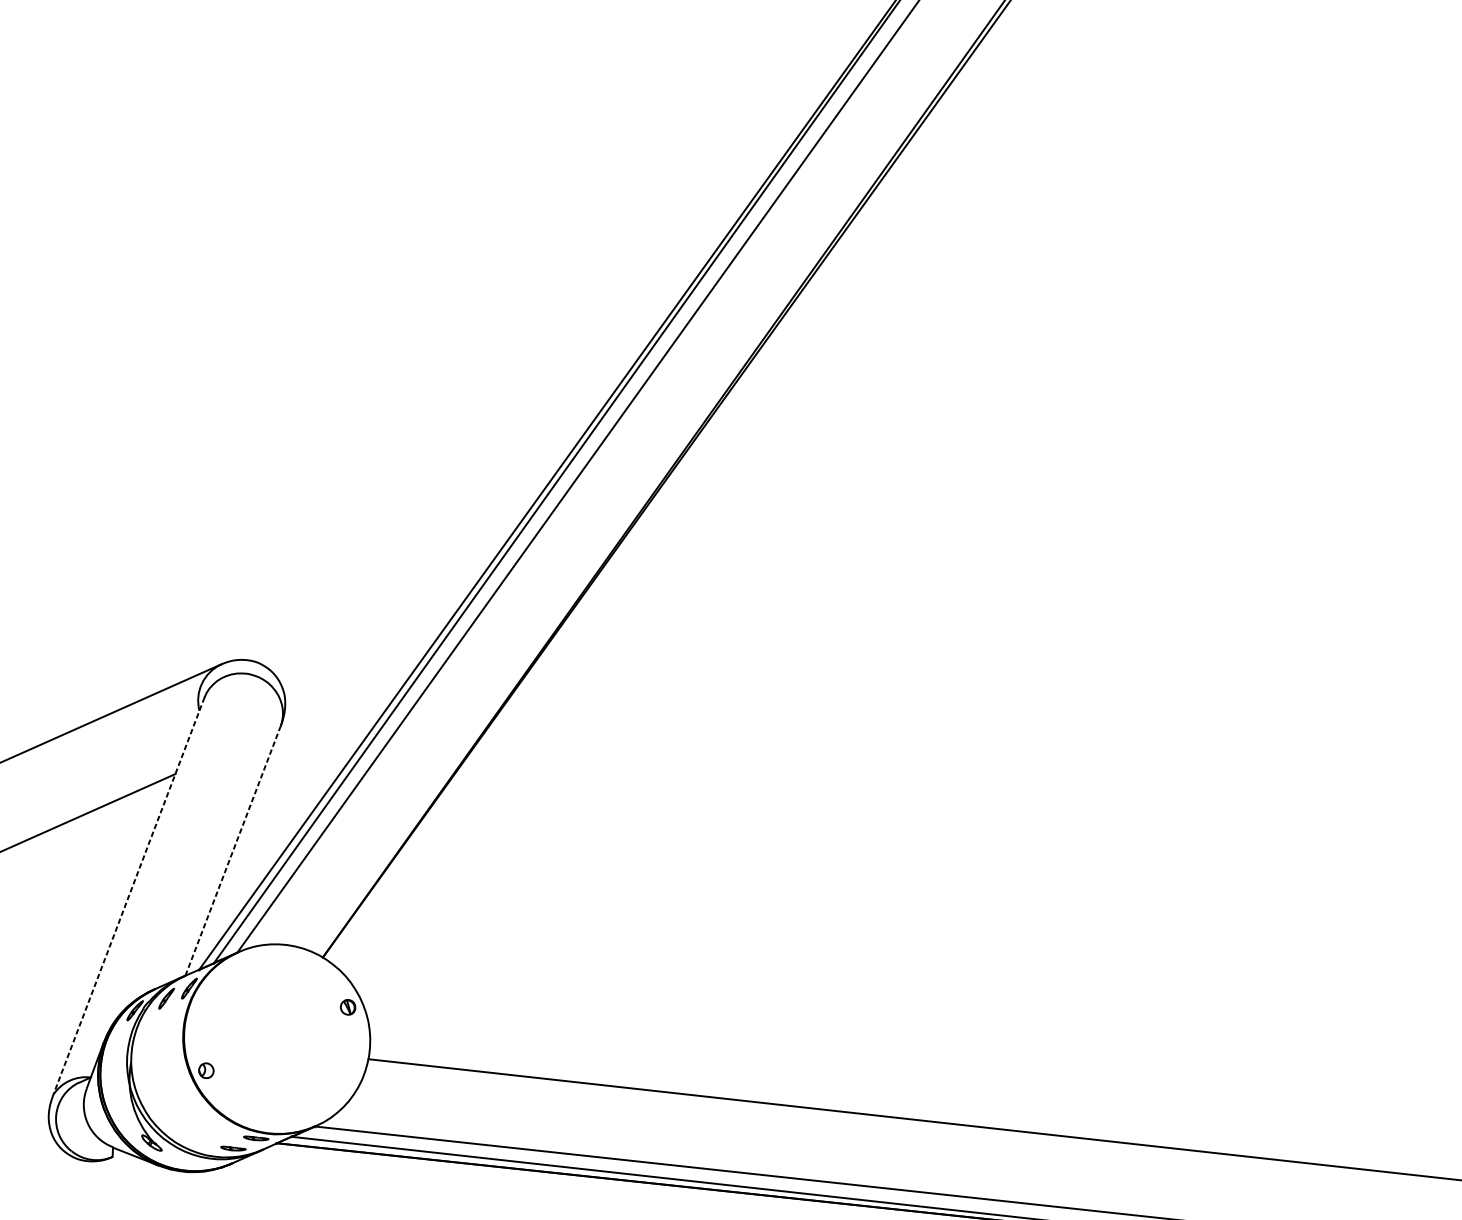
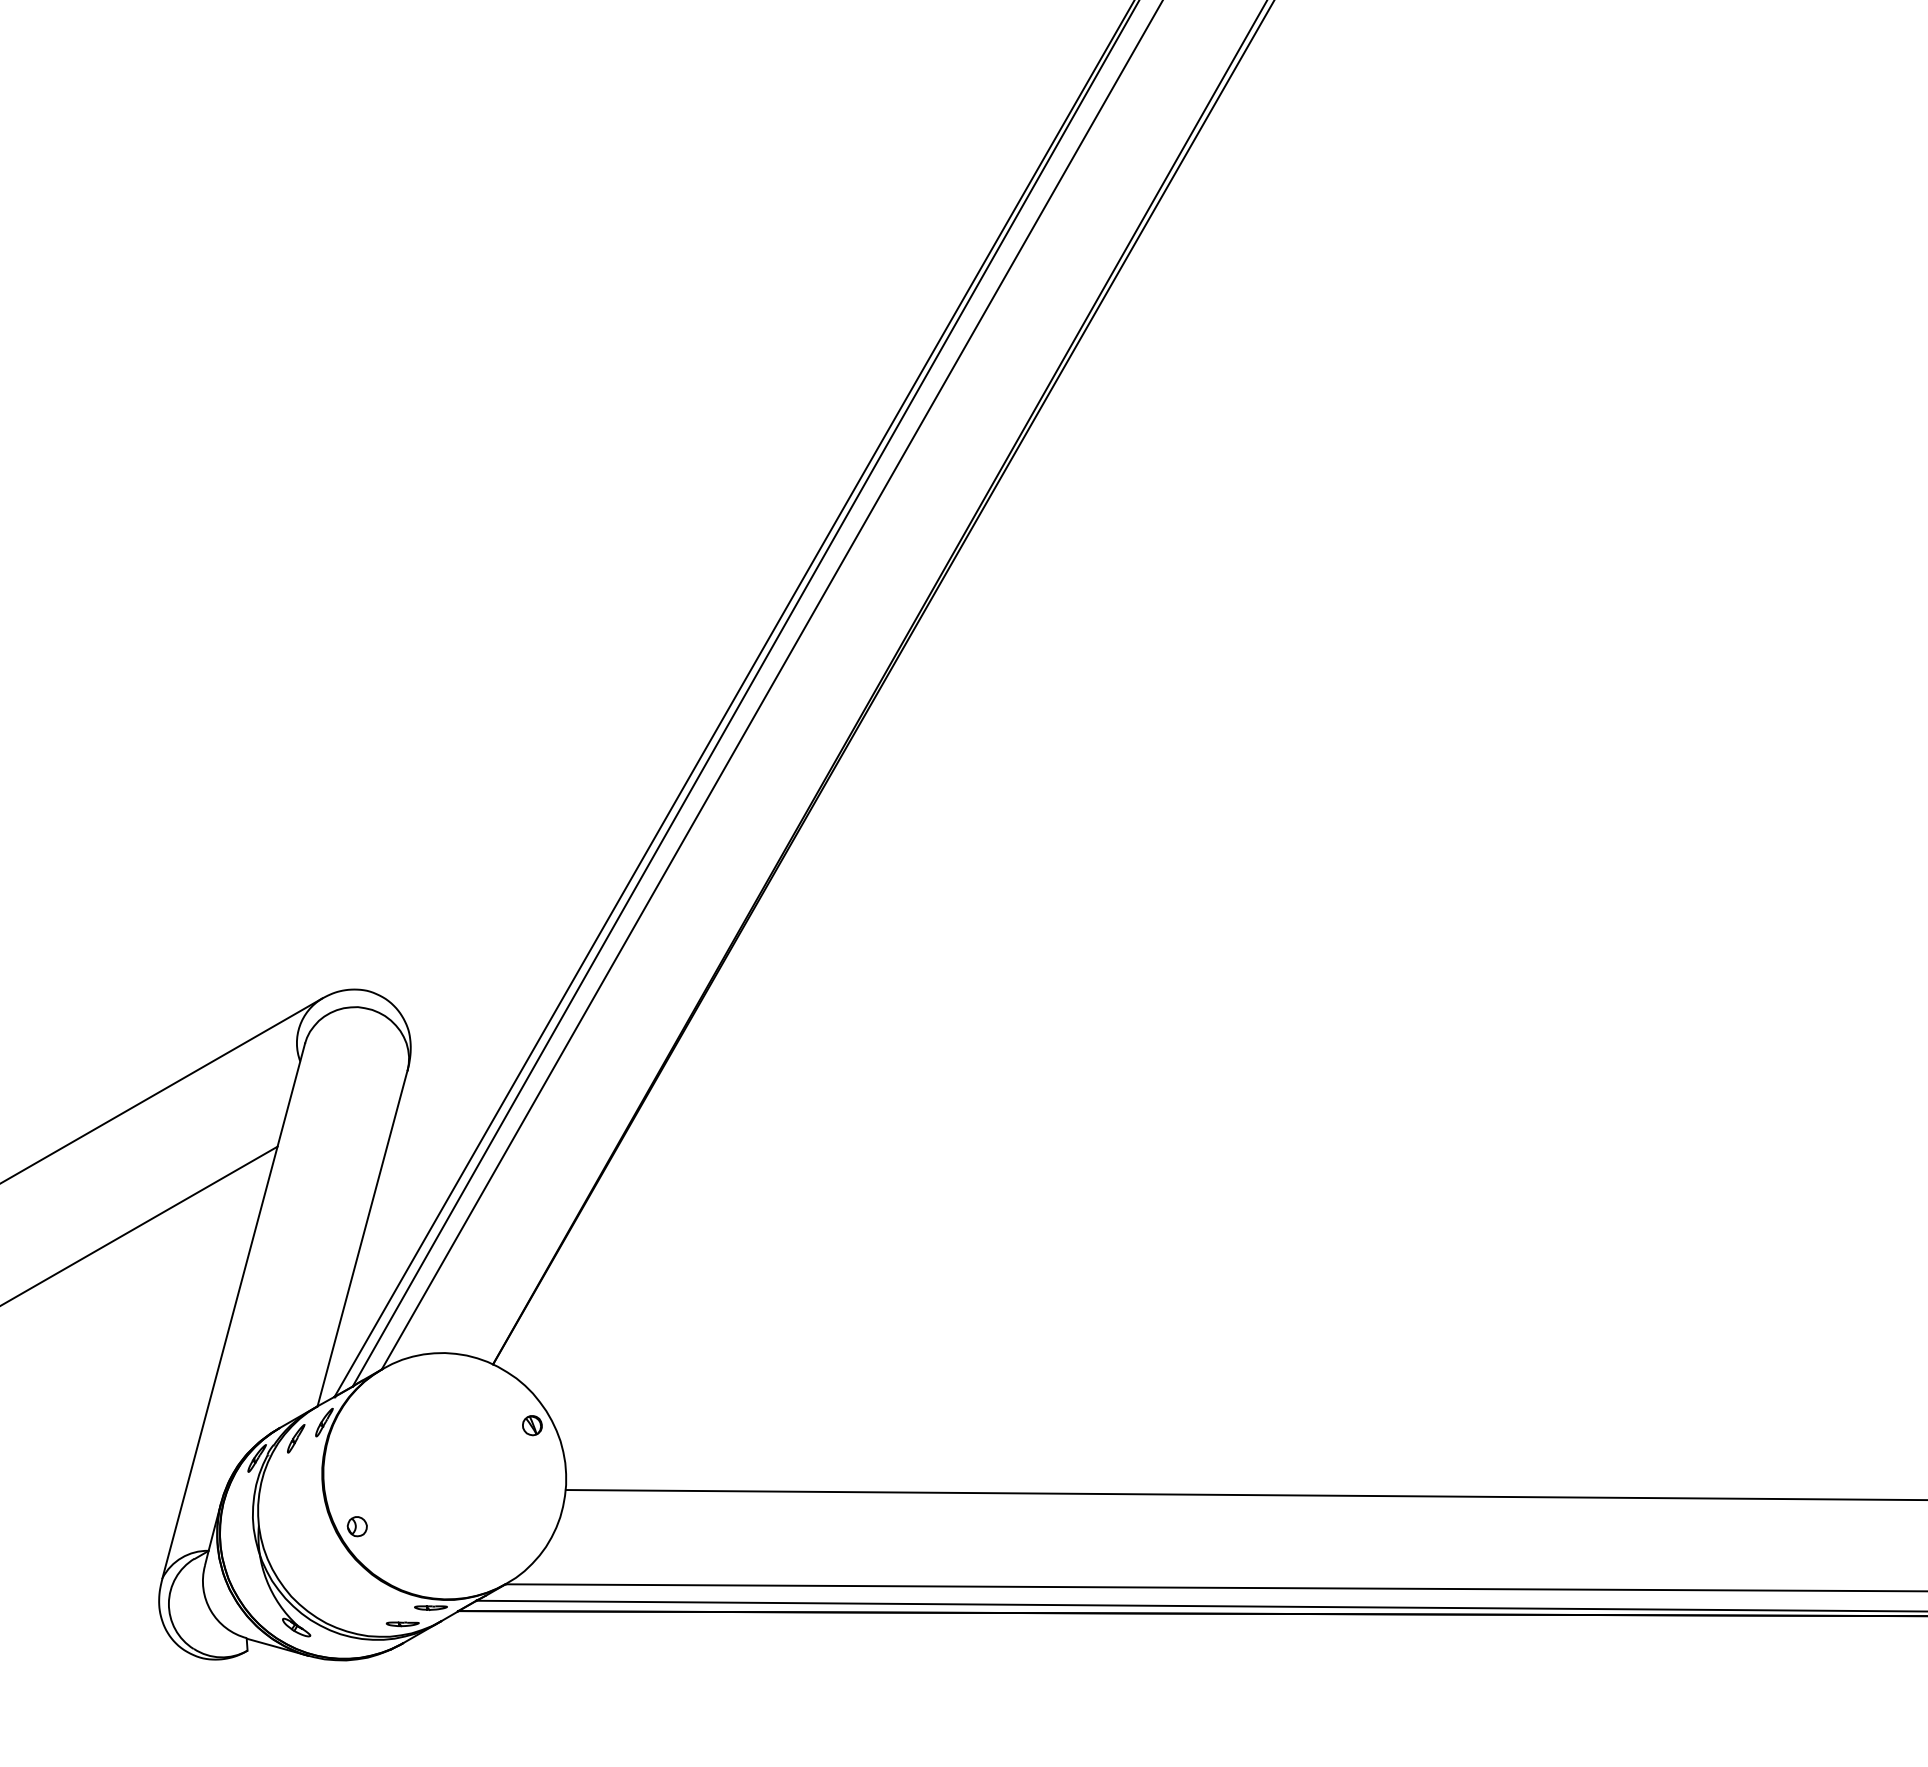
line: (233, 850) -> (362, 1238), dashed -> solid
line: (128, 895) -> (233, 1310), dashed -> solid

